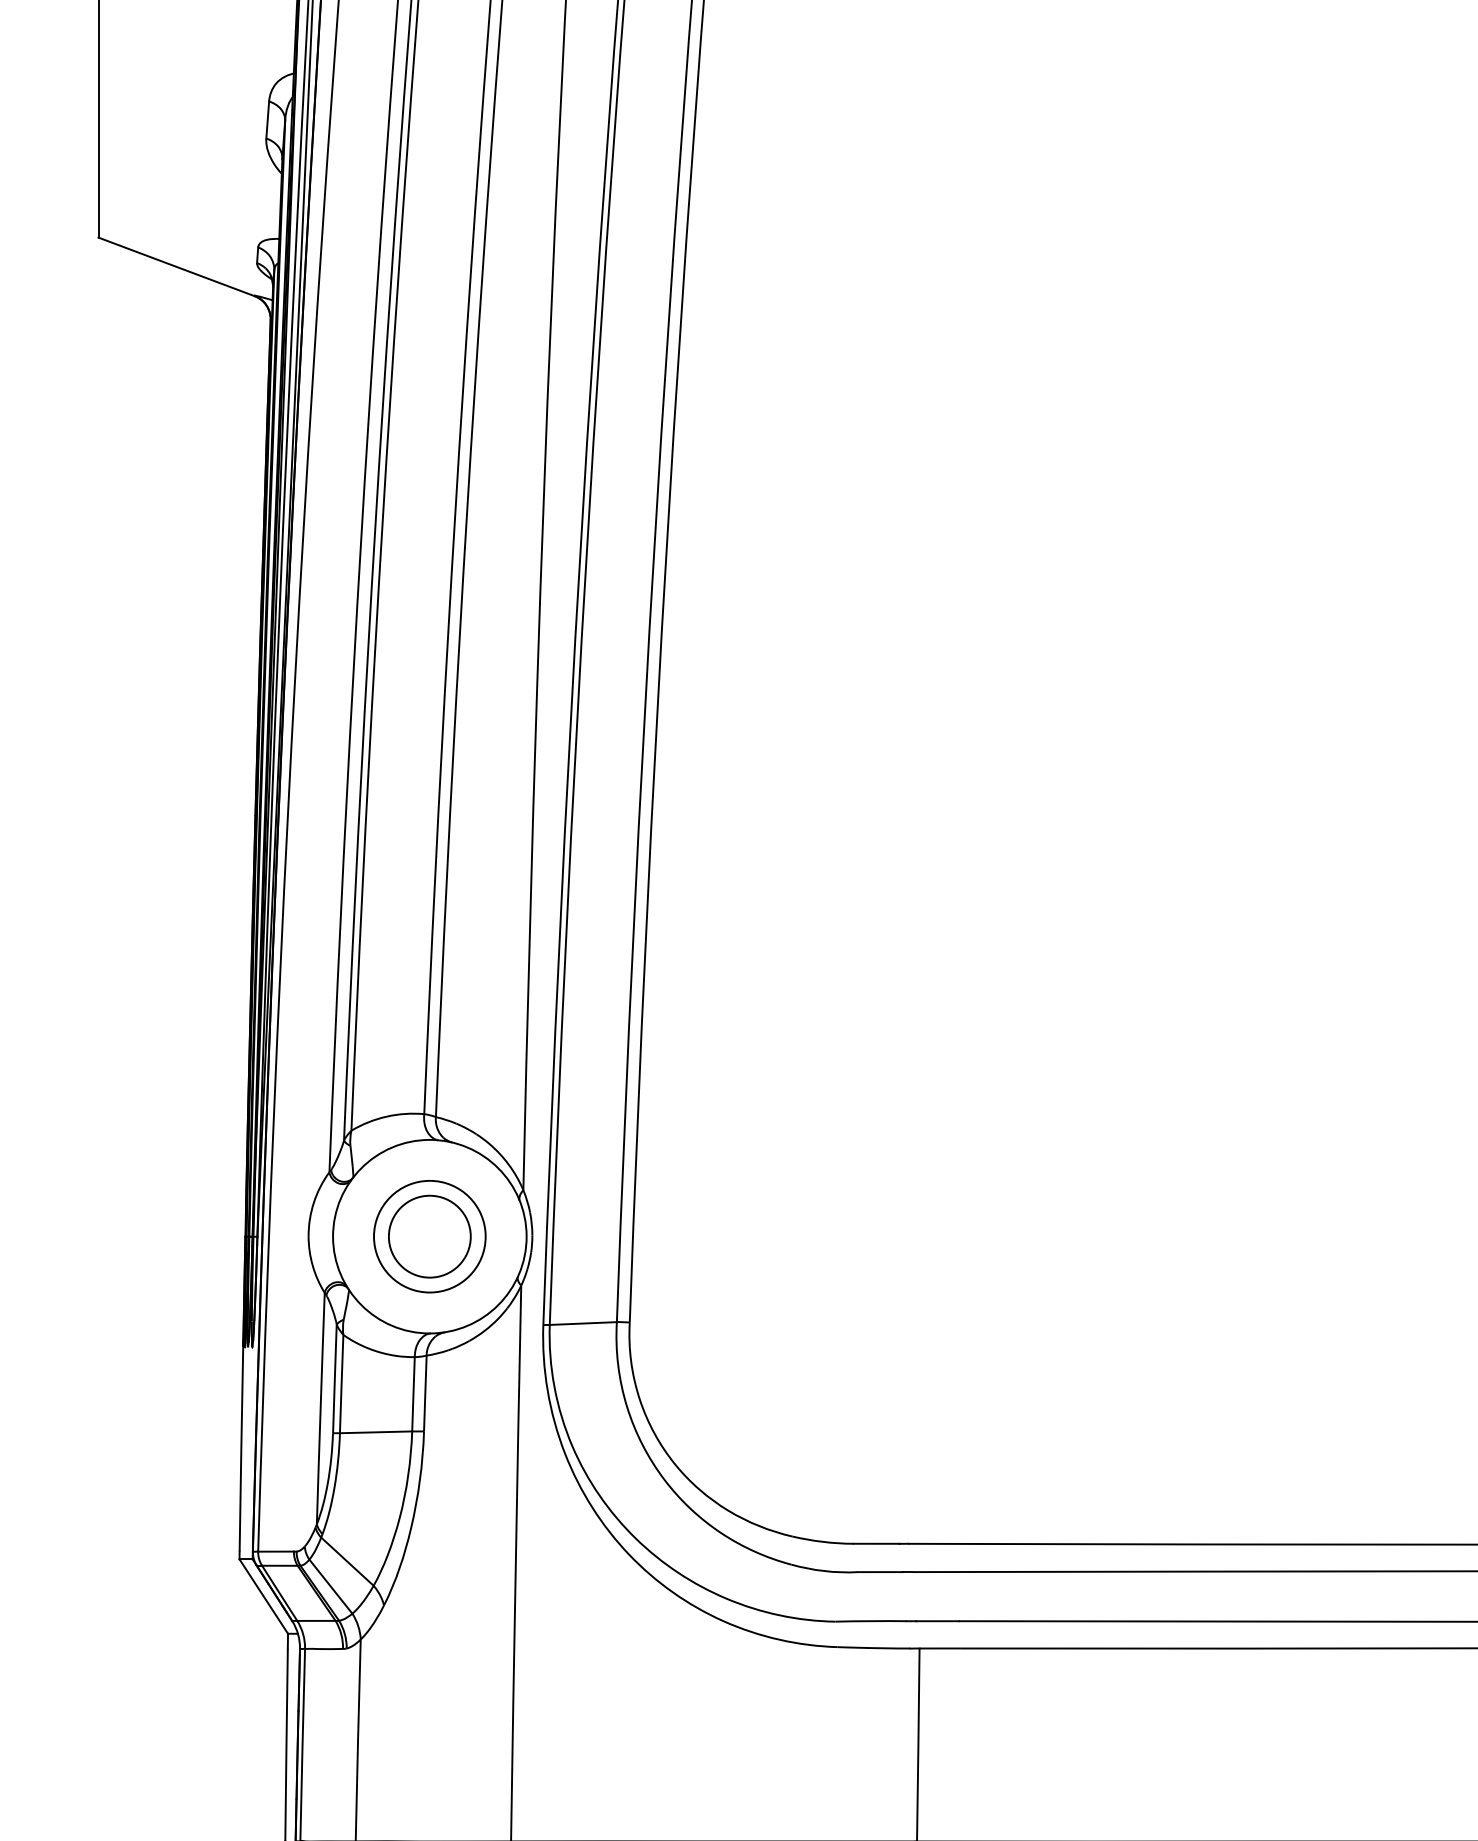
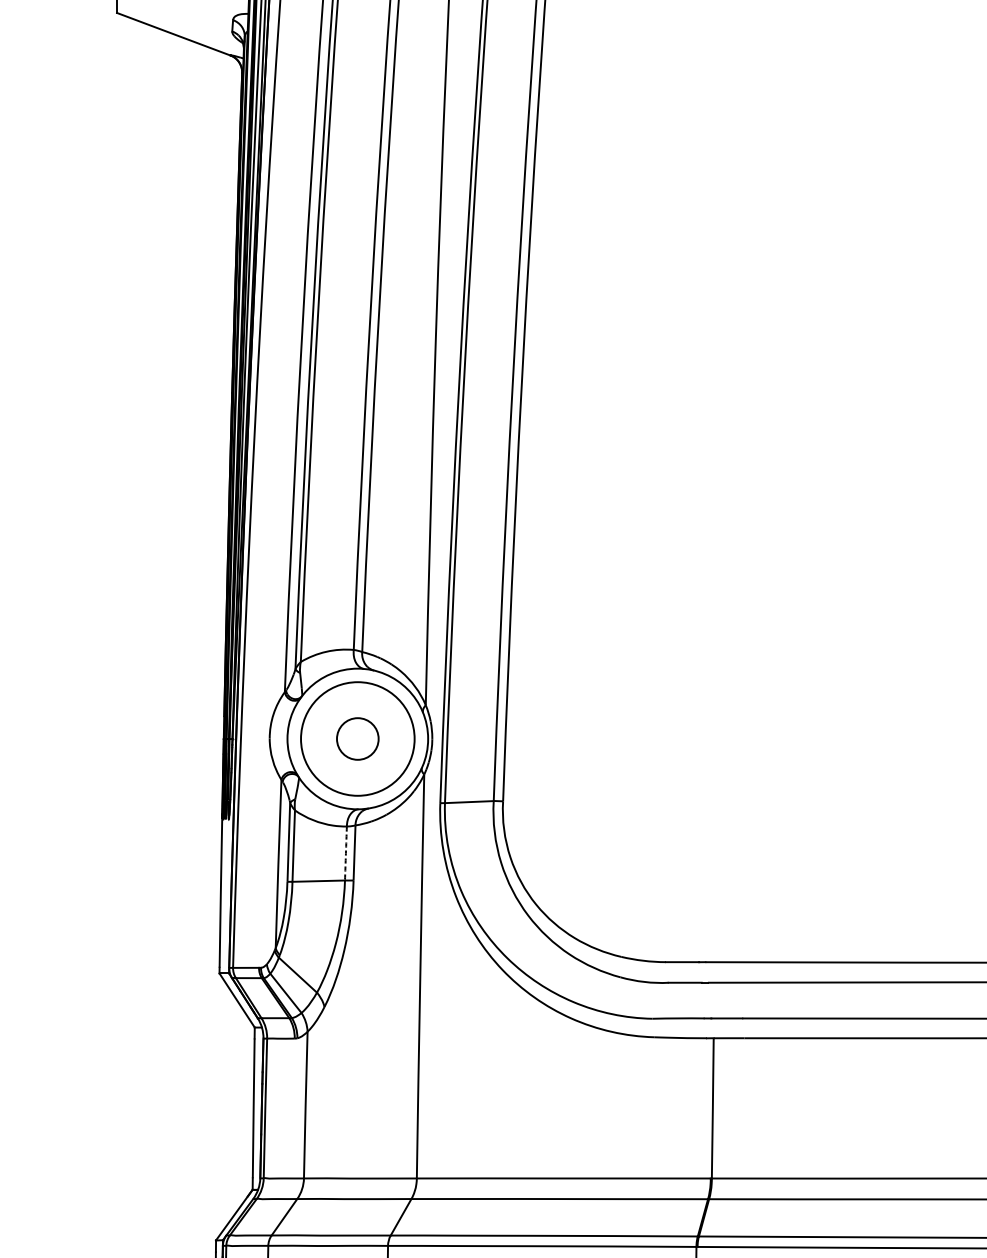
circle: (429, 1236) -> (357, 738), size x0.7
circle: (429, 1236) -> (357, 738), size x1.4
arc: (413, 1394) -> (345, 853), solid -> dashed

